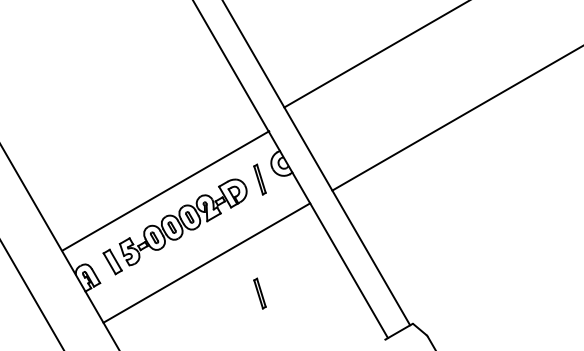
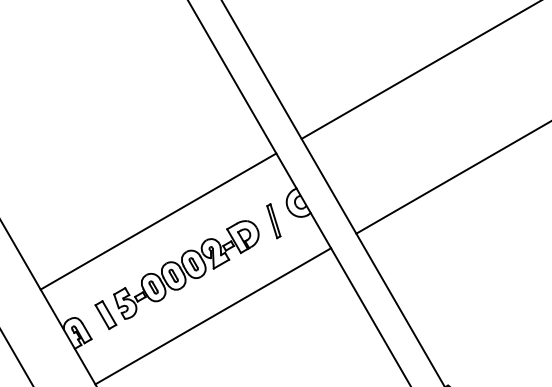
line: (165, 190) -> (158, 221), moved
part: (259, 293) -> (273, 351), removed

